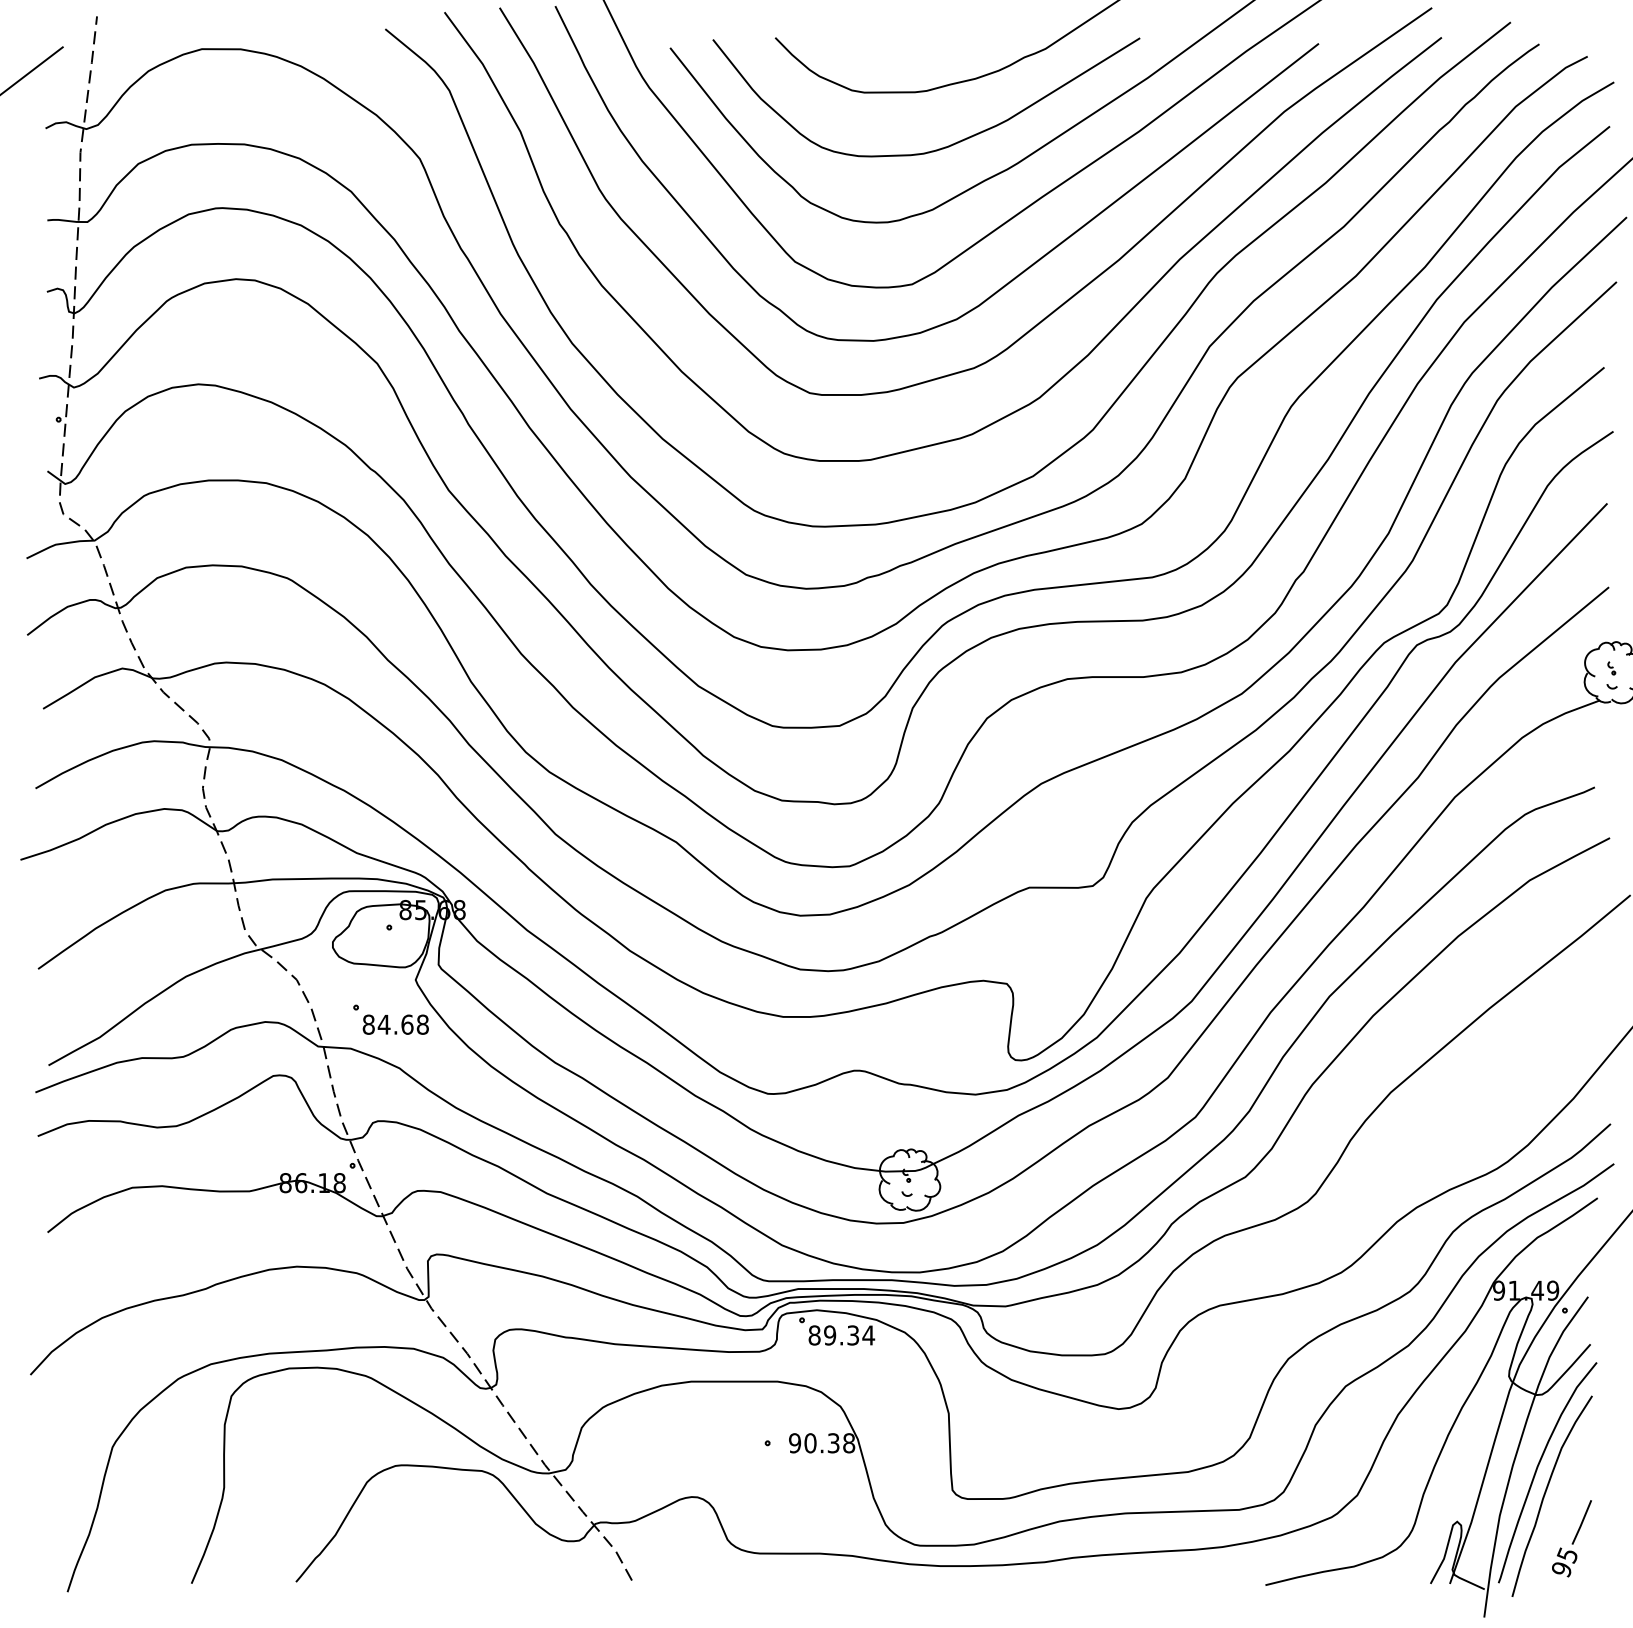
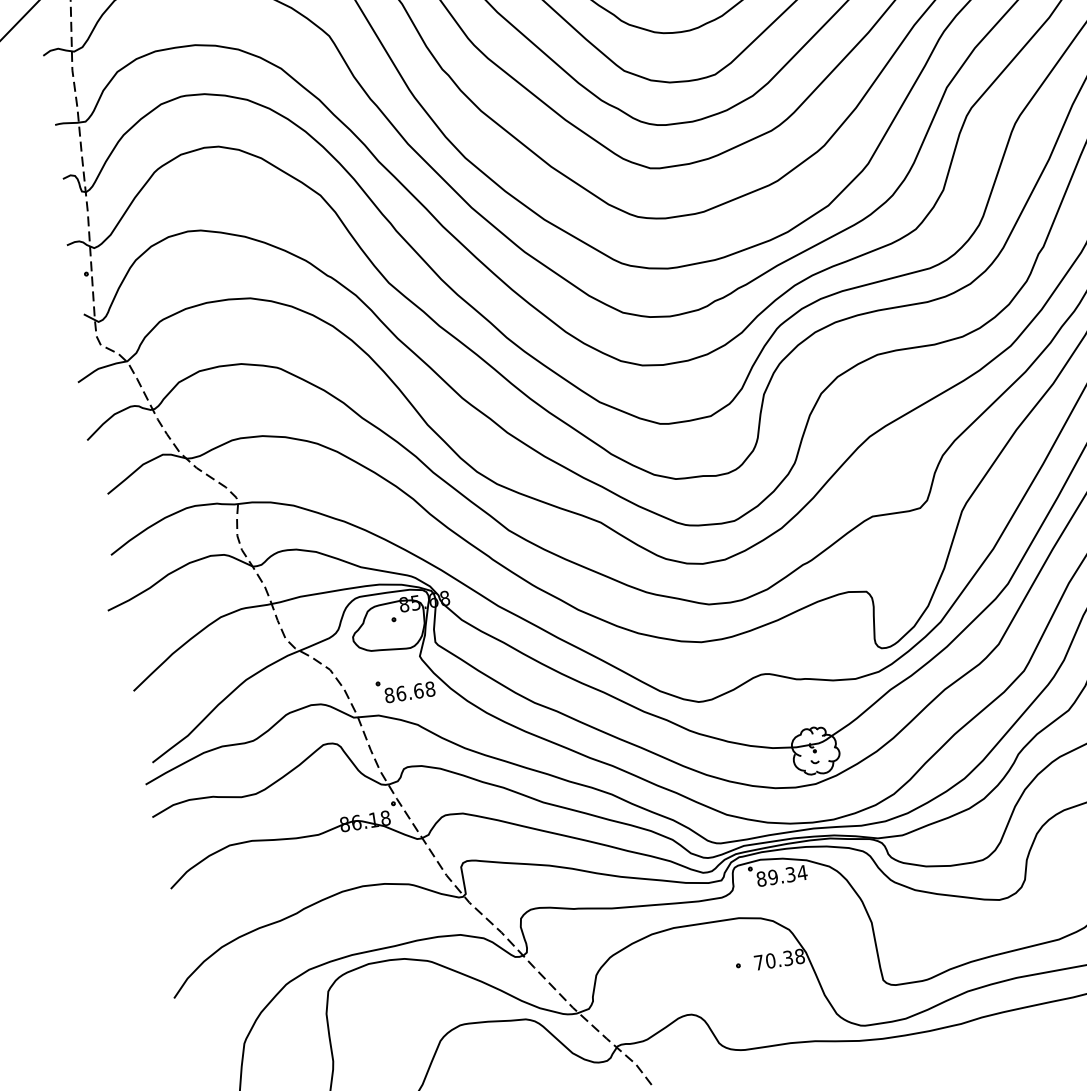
text: (383, 1024) -> (400, 693), 84.68 -> 86.68
text: (795, 1443) -> (759, 962), 90.38 -> 70.38

